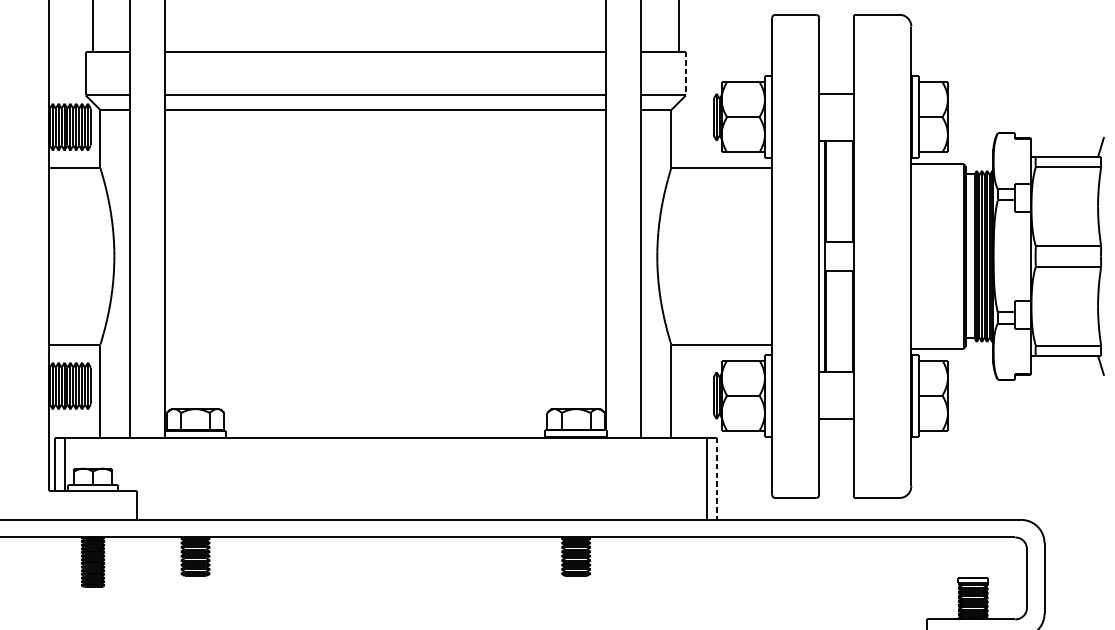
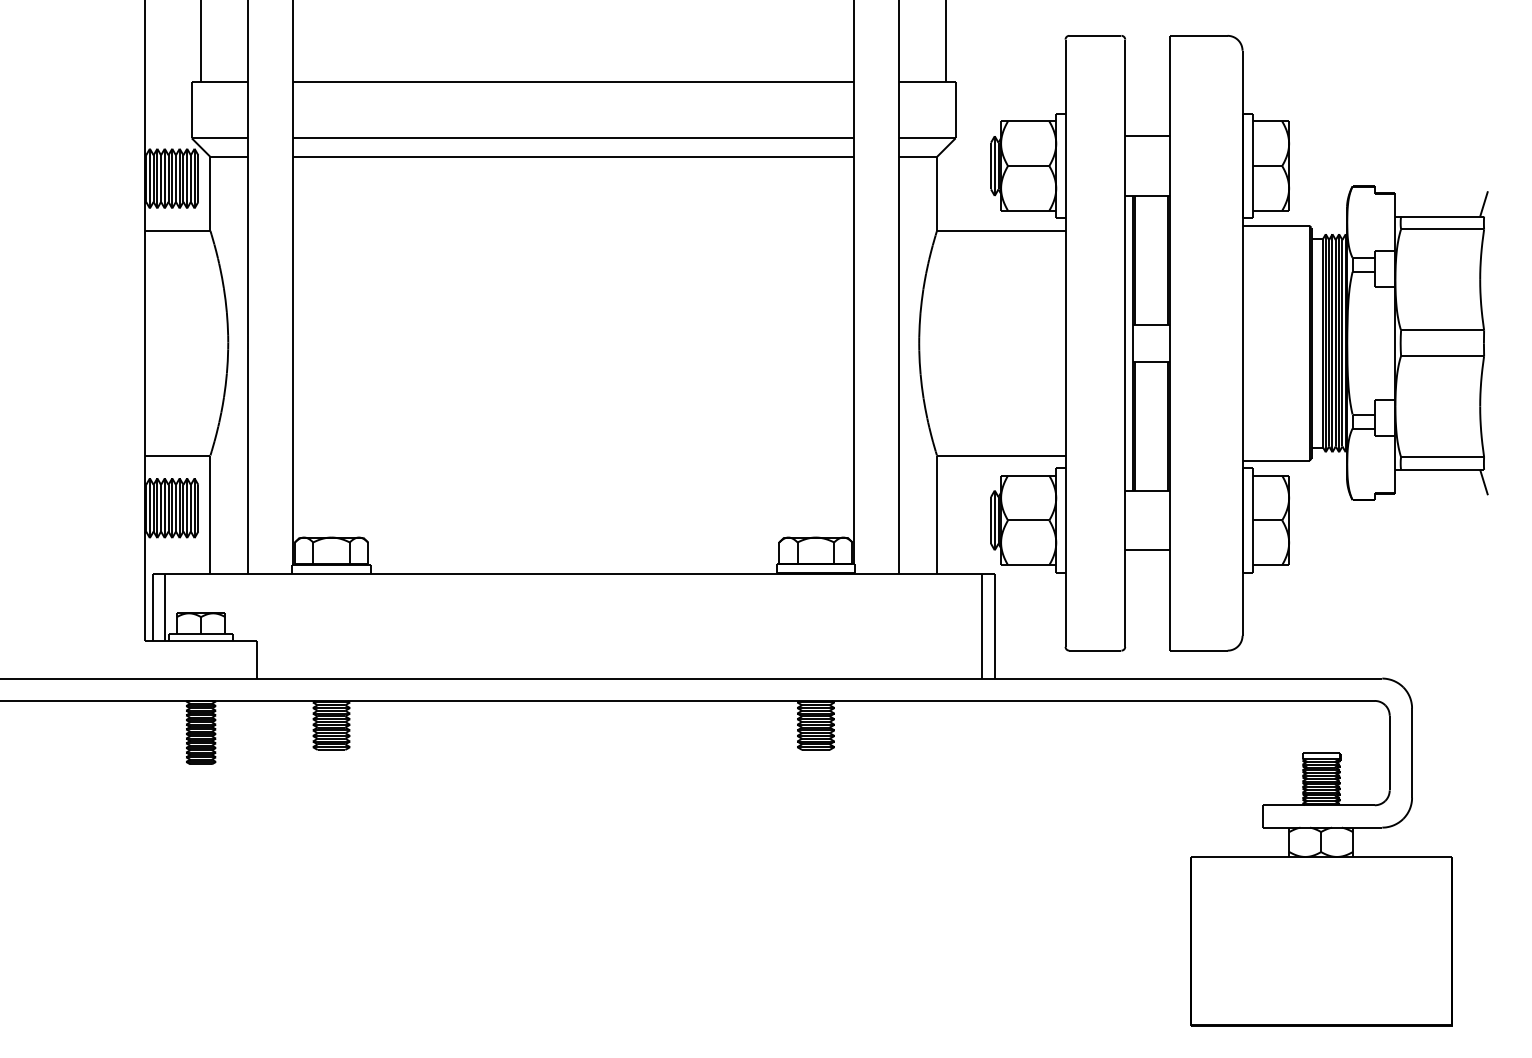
line: (685, 73) -> (955, 110), dashed -> solid
line: (716, 478) -> (994, 626), dashed -> solid

